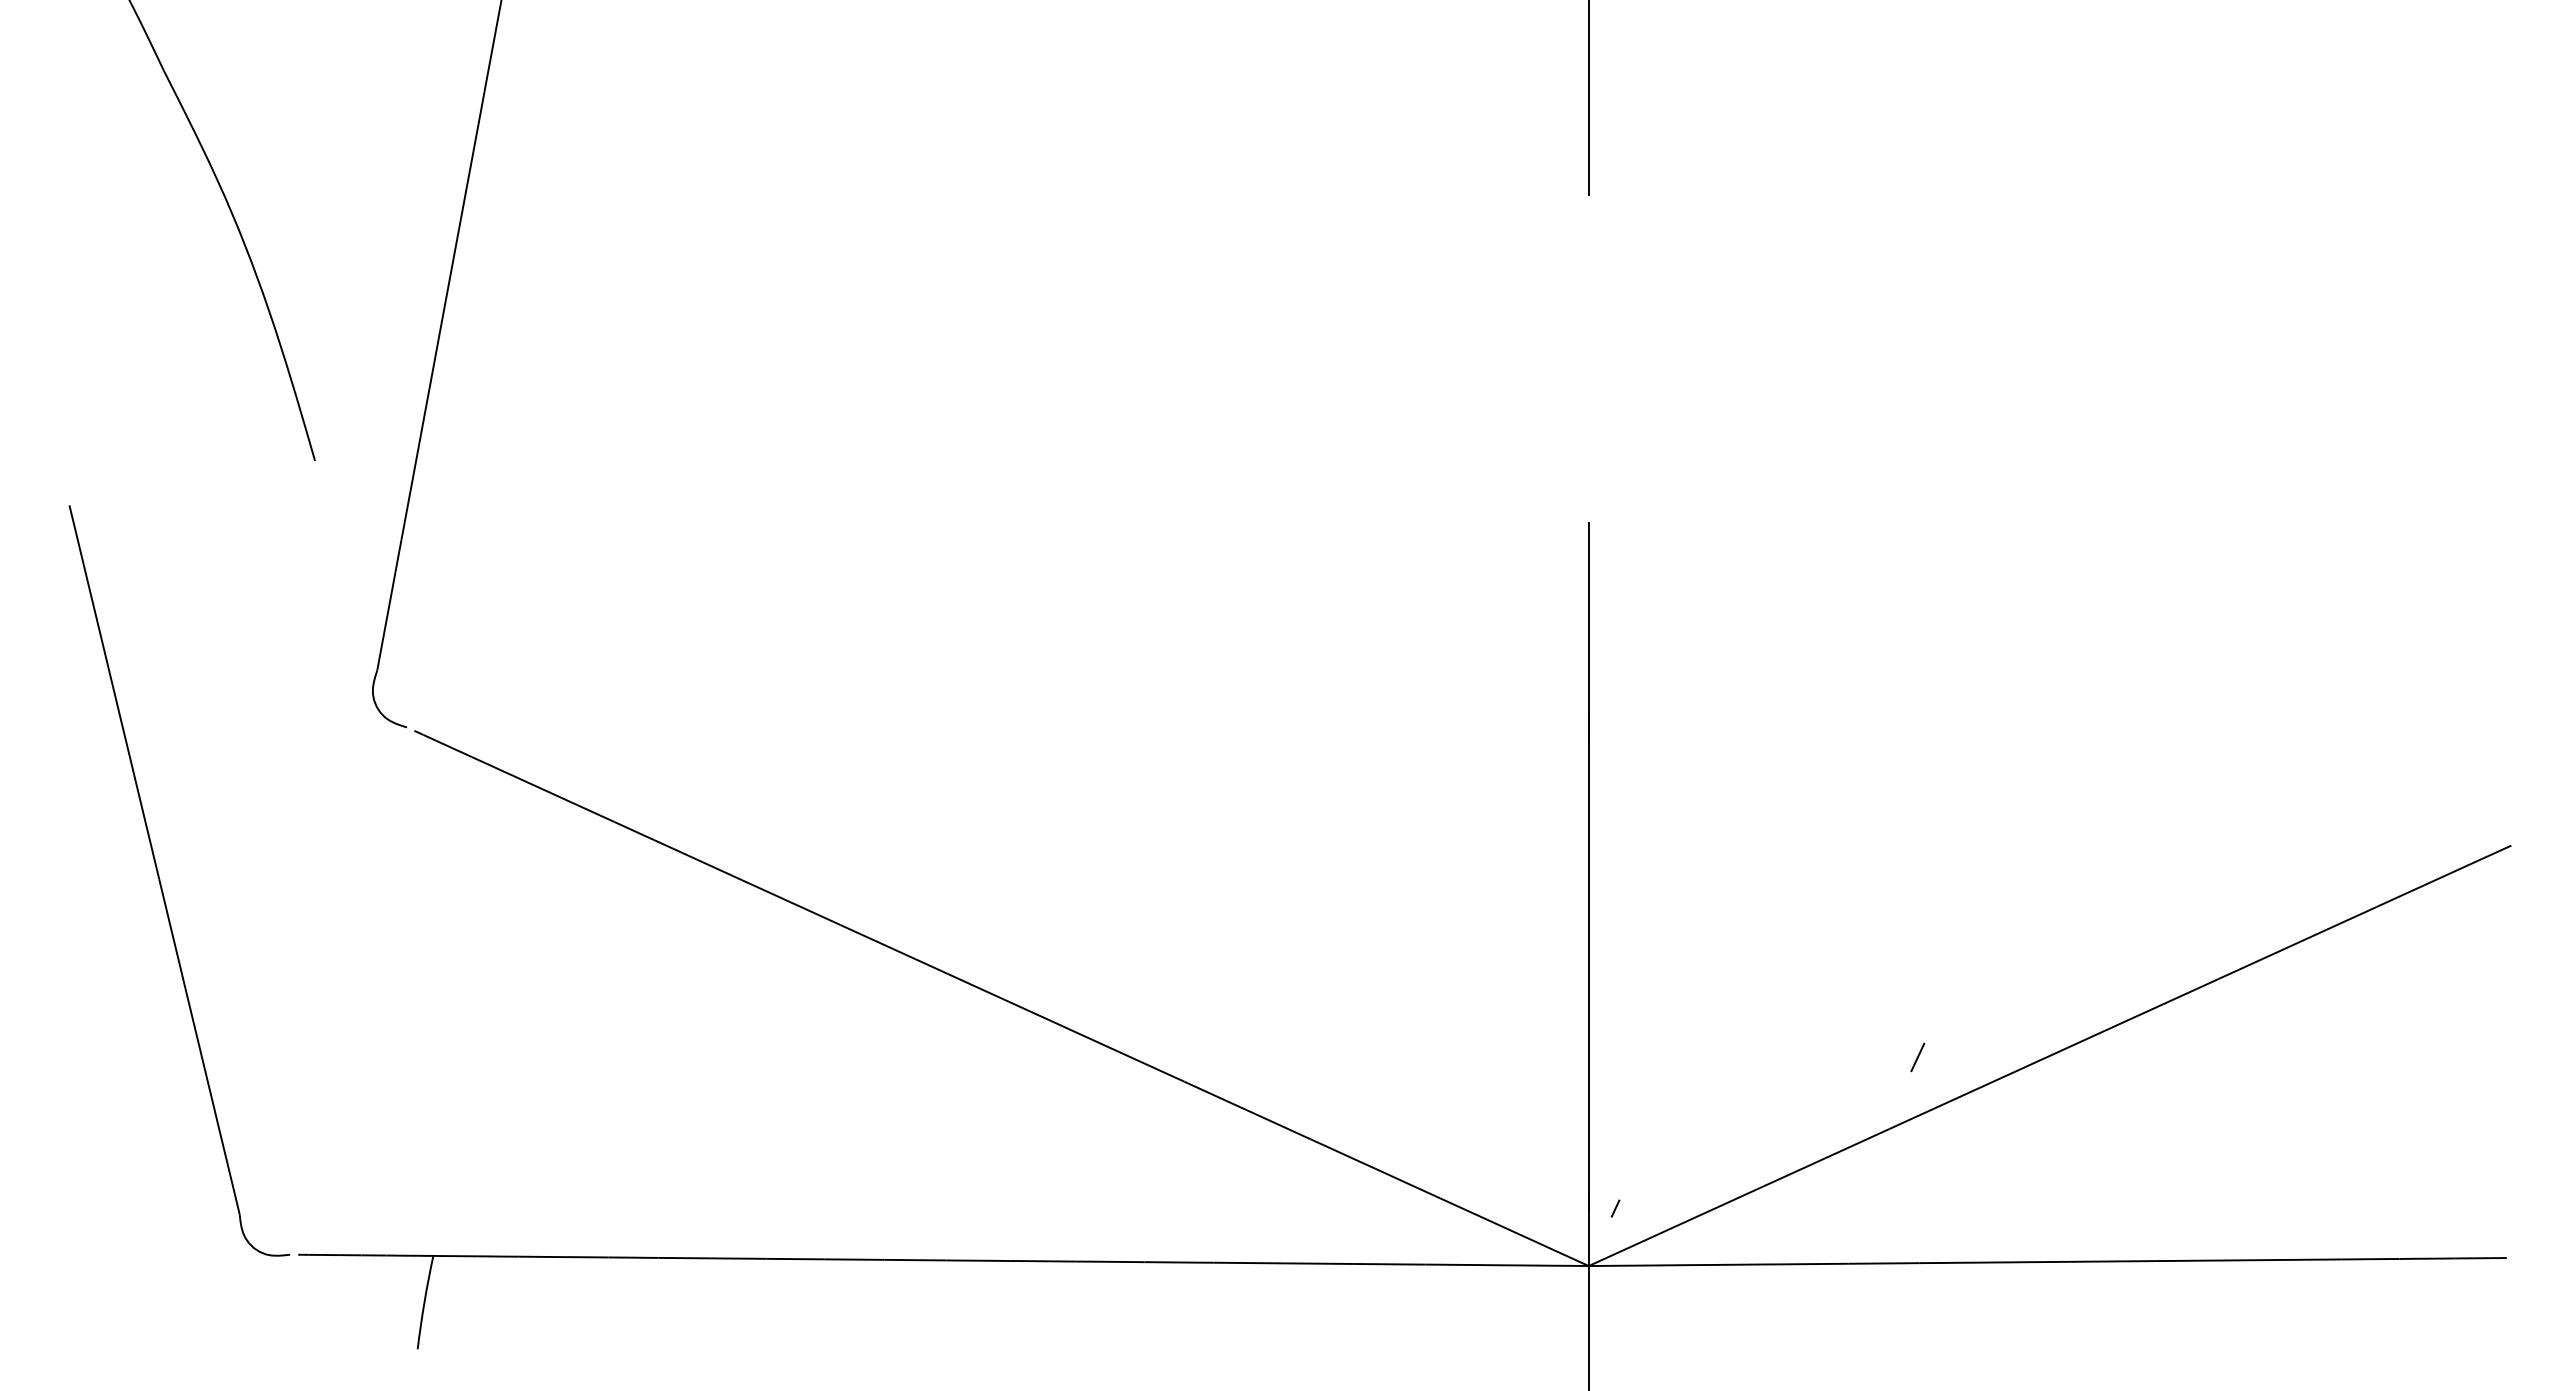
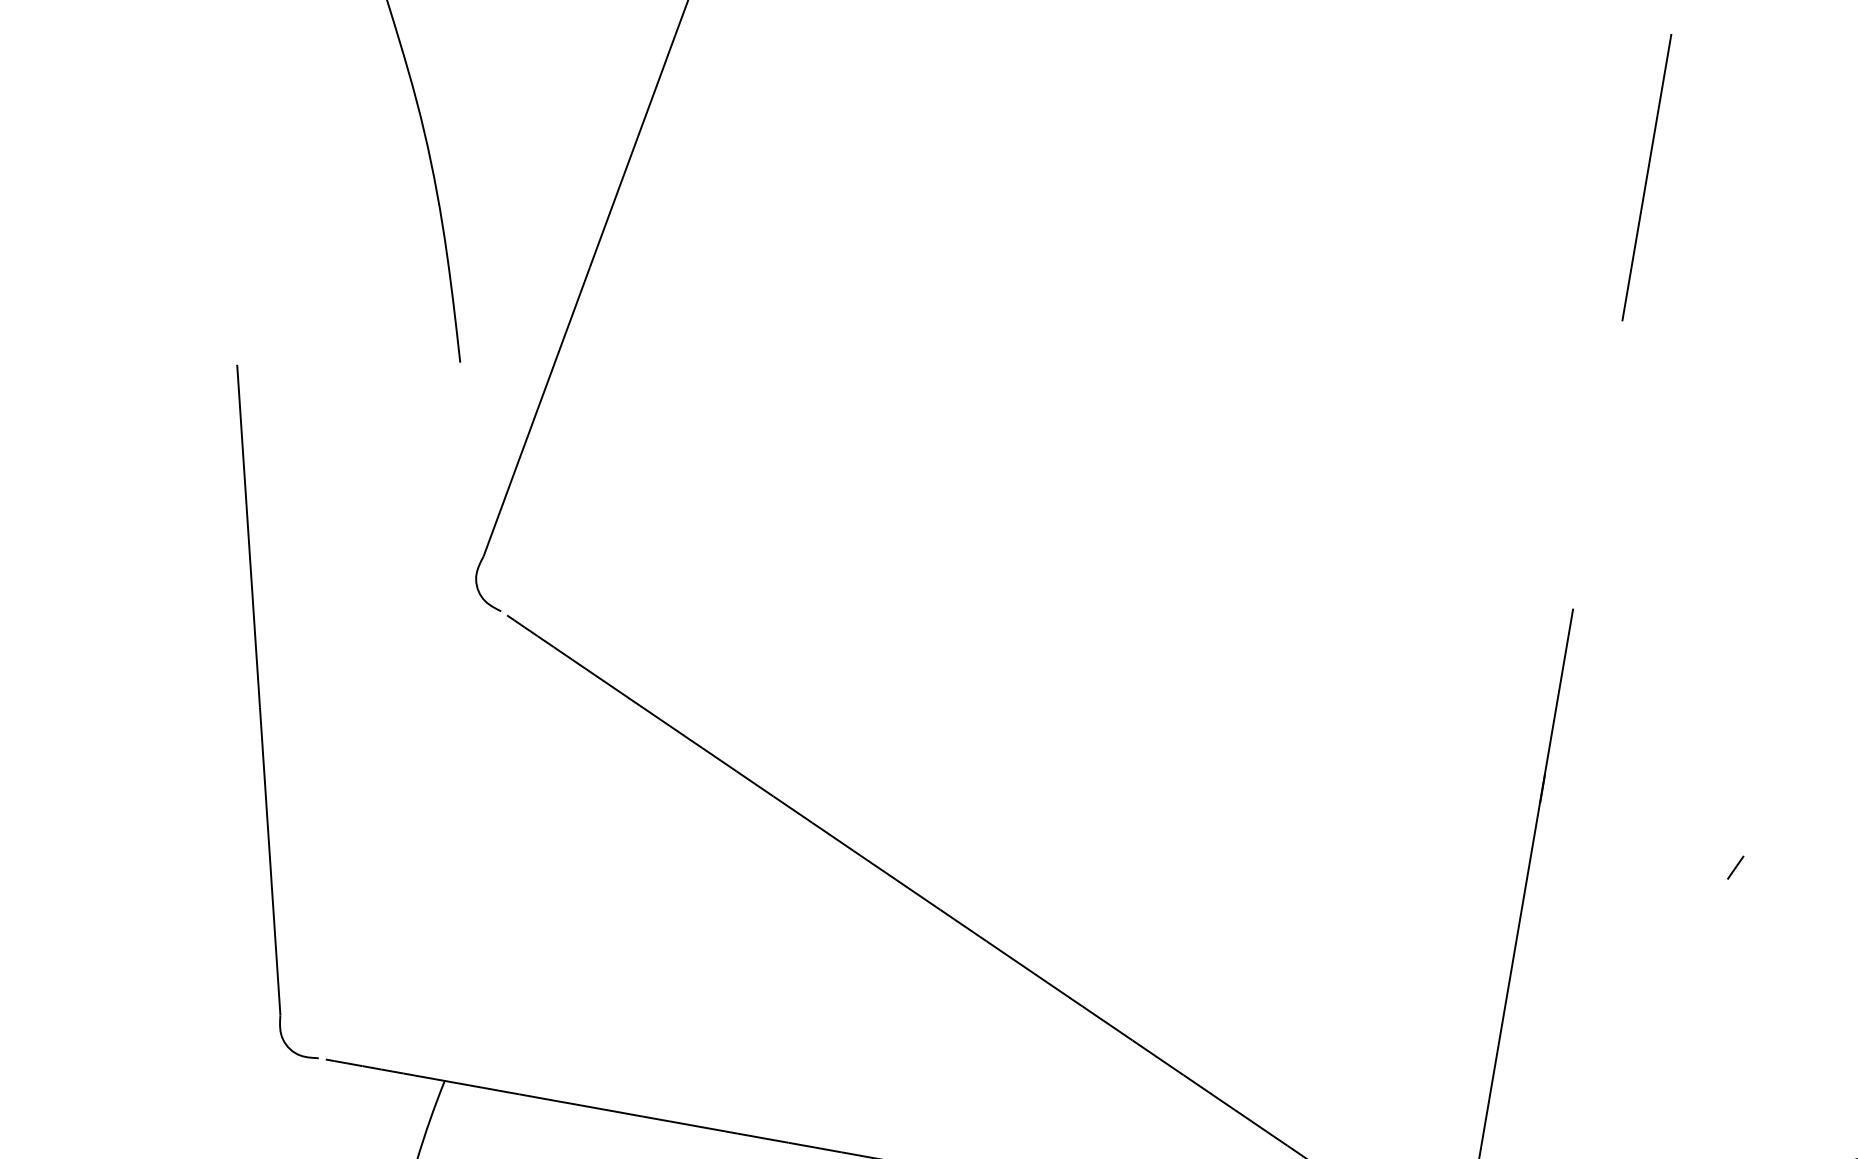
line: (1917, 1057) -> (1735, 867), moved

